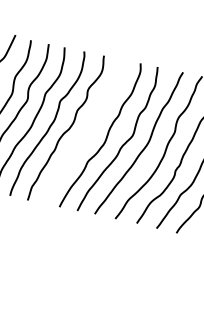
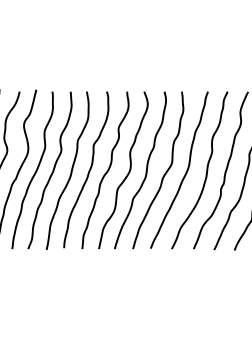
curve: (87, 135) -> (127, 173), added

